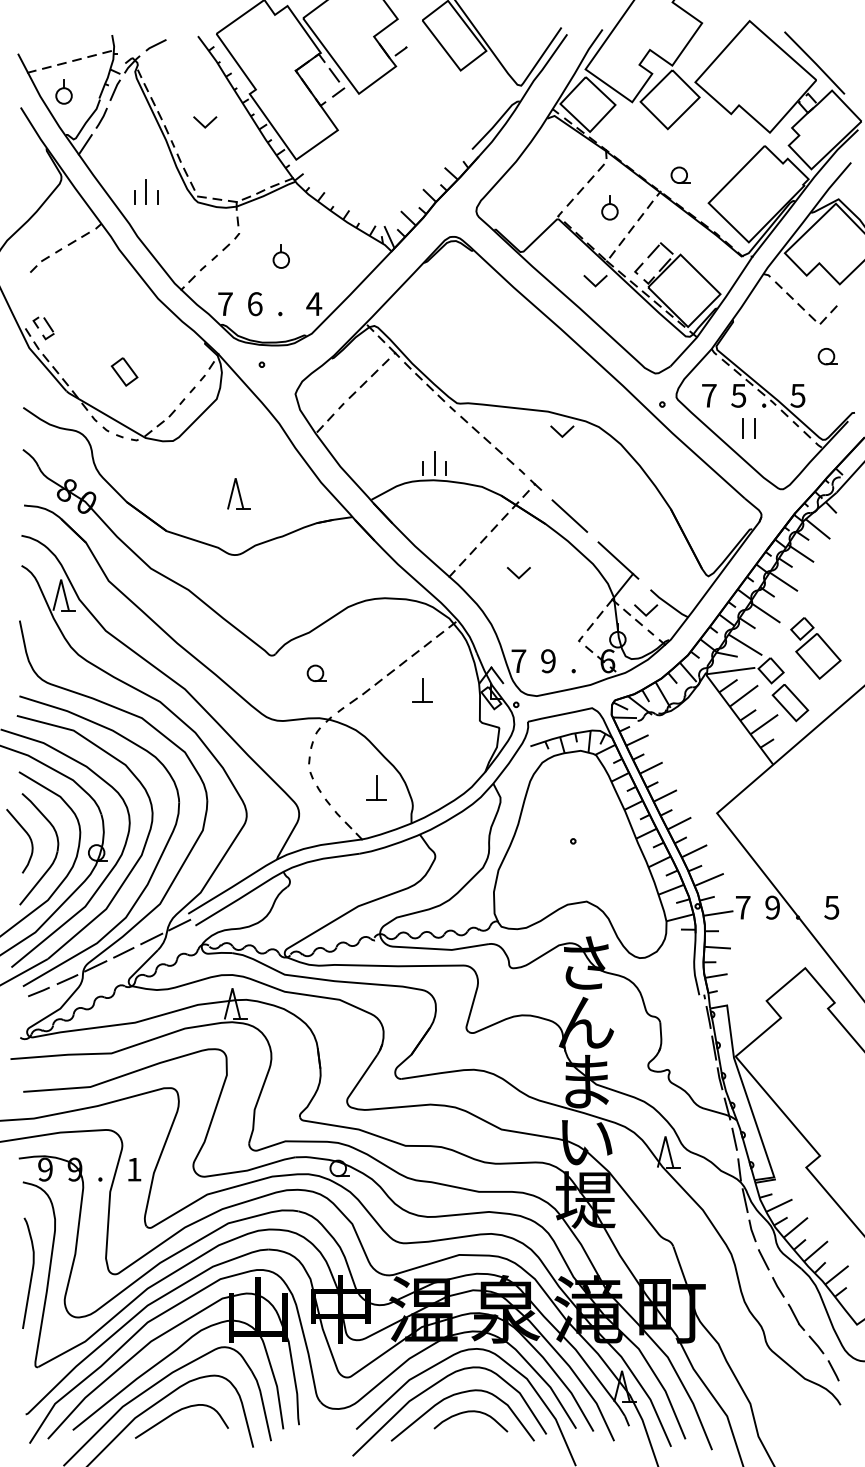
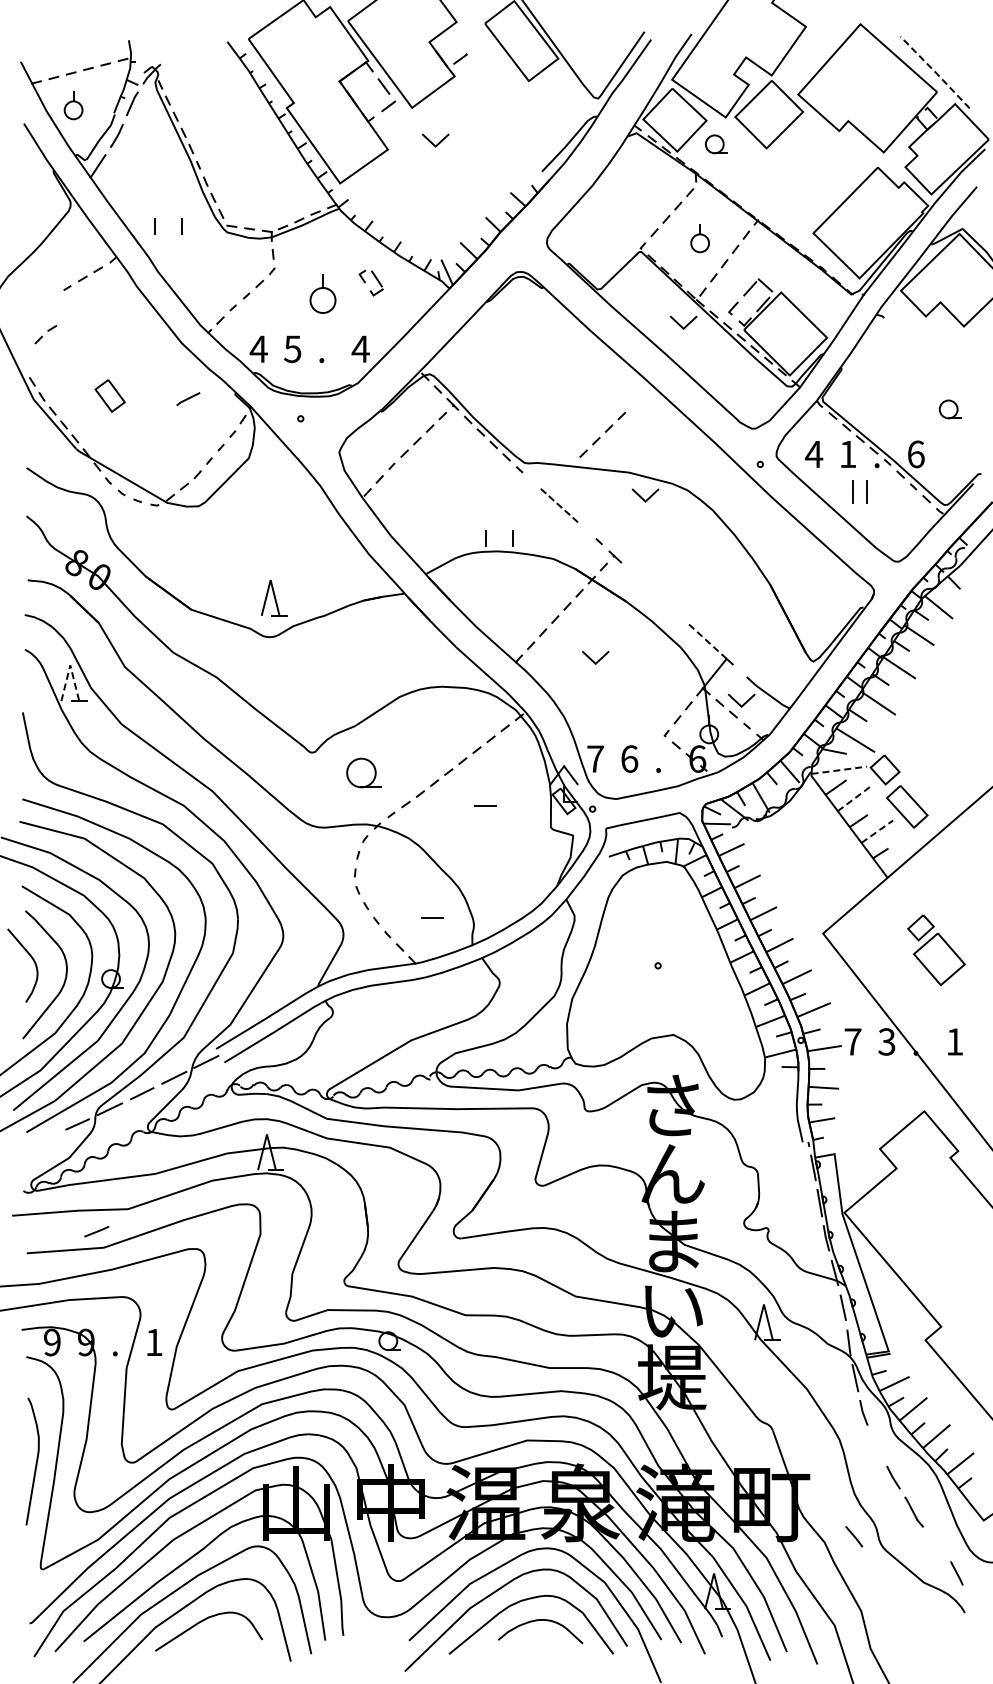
line: (156, 45) -> (188, 399), moved
line: (815, 63) -> (935, 72), solid -> dashed
line: (202, 124) -> (432, 142), moved
part: (680, 175) -> (716, 144), moved
line: (146, 191) -> (168, 220), removed
part: (280, 256) -> (322, 294), size x1.4
part: (39, 264) -> (45, 334), moved
text: (225, 303) -> (258, 348), 7 -> 4
text: (254, 304) -> (292, 349), 6 -> 5
part: (801, 306) -> (920, 351), removed
part: (43, 327) -> (370, 282), moved
part: (124, 371) -> (109, 395), moved
part: (524, 378) -> (602, 434), added
text: (708, 395) -> (813, 454), 7 -> 4
text: (738, 395) -> (847, 454), 5 -> 1
text: (797, 395) -> (915, 454), 5 -> 6
part: (487, 440) -> (559, 505), size x0.6
line: (435, 462) -> (499, 531), removed
part: (239, 493) -> (274, 597), moved
line: (569, 516) -> (653, 592), removed
line: (615, 557) -> (706, 640), solid -> dashed
line: (61, 579) -> (70, 665), solid -> dashed
part: (815, 648) -> (936, 950), moved
text: (548, 660) -> (629, 758), 9 -> 6
line: (731, 671) -> (839, 770), solid -> dashed
part: (316, 672) -> (363, 772), size x1.6
line: (422, 690) -> (485, 792), removed
line: (744, 695) -> (854, 798), solid -> dashed
line: (764, 724) -> (877, 831), solid -> dashed
line: (376, 787) -> (432, 904), removed
text: (772, 907) -> (886, 1041), 9 -> 3
text: (831, 907) -> (954, 1041), 5 -> 1
line: (38, 991) -> (96, 1231), moved
line: (763, 1259) -> (876, 1445), removed
line: (816, 1344) -> (854, 1536), moved

